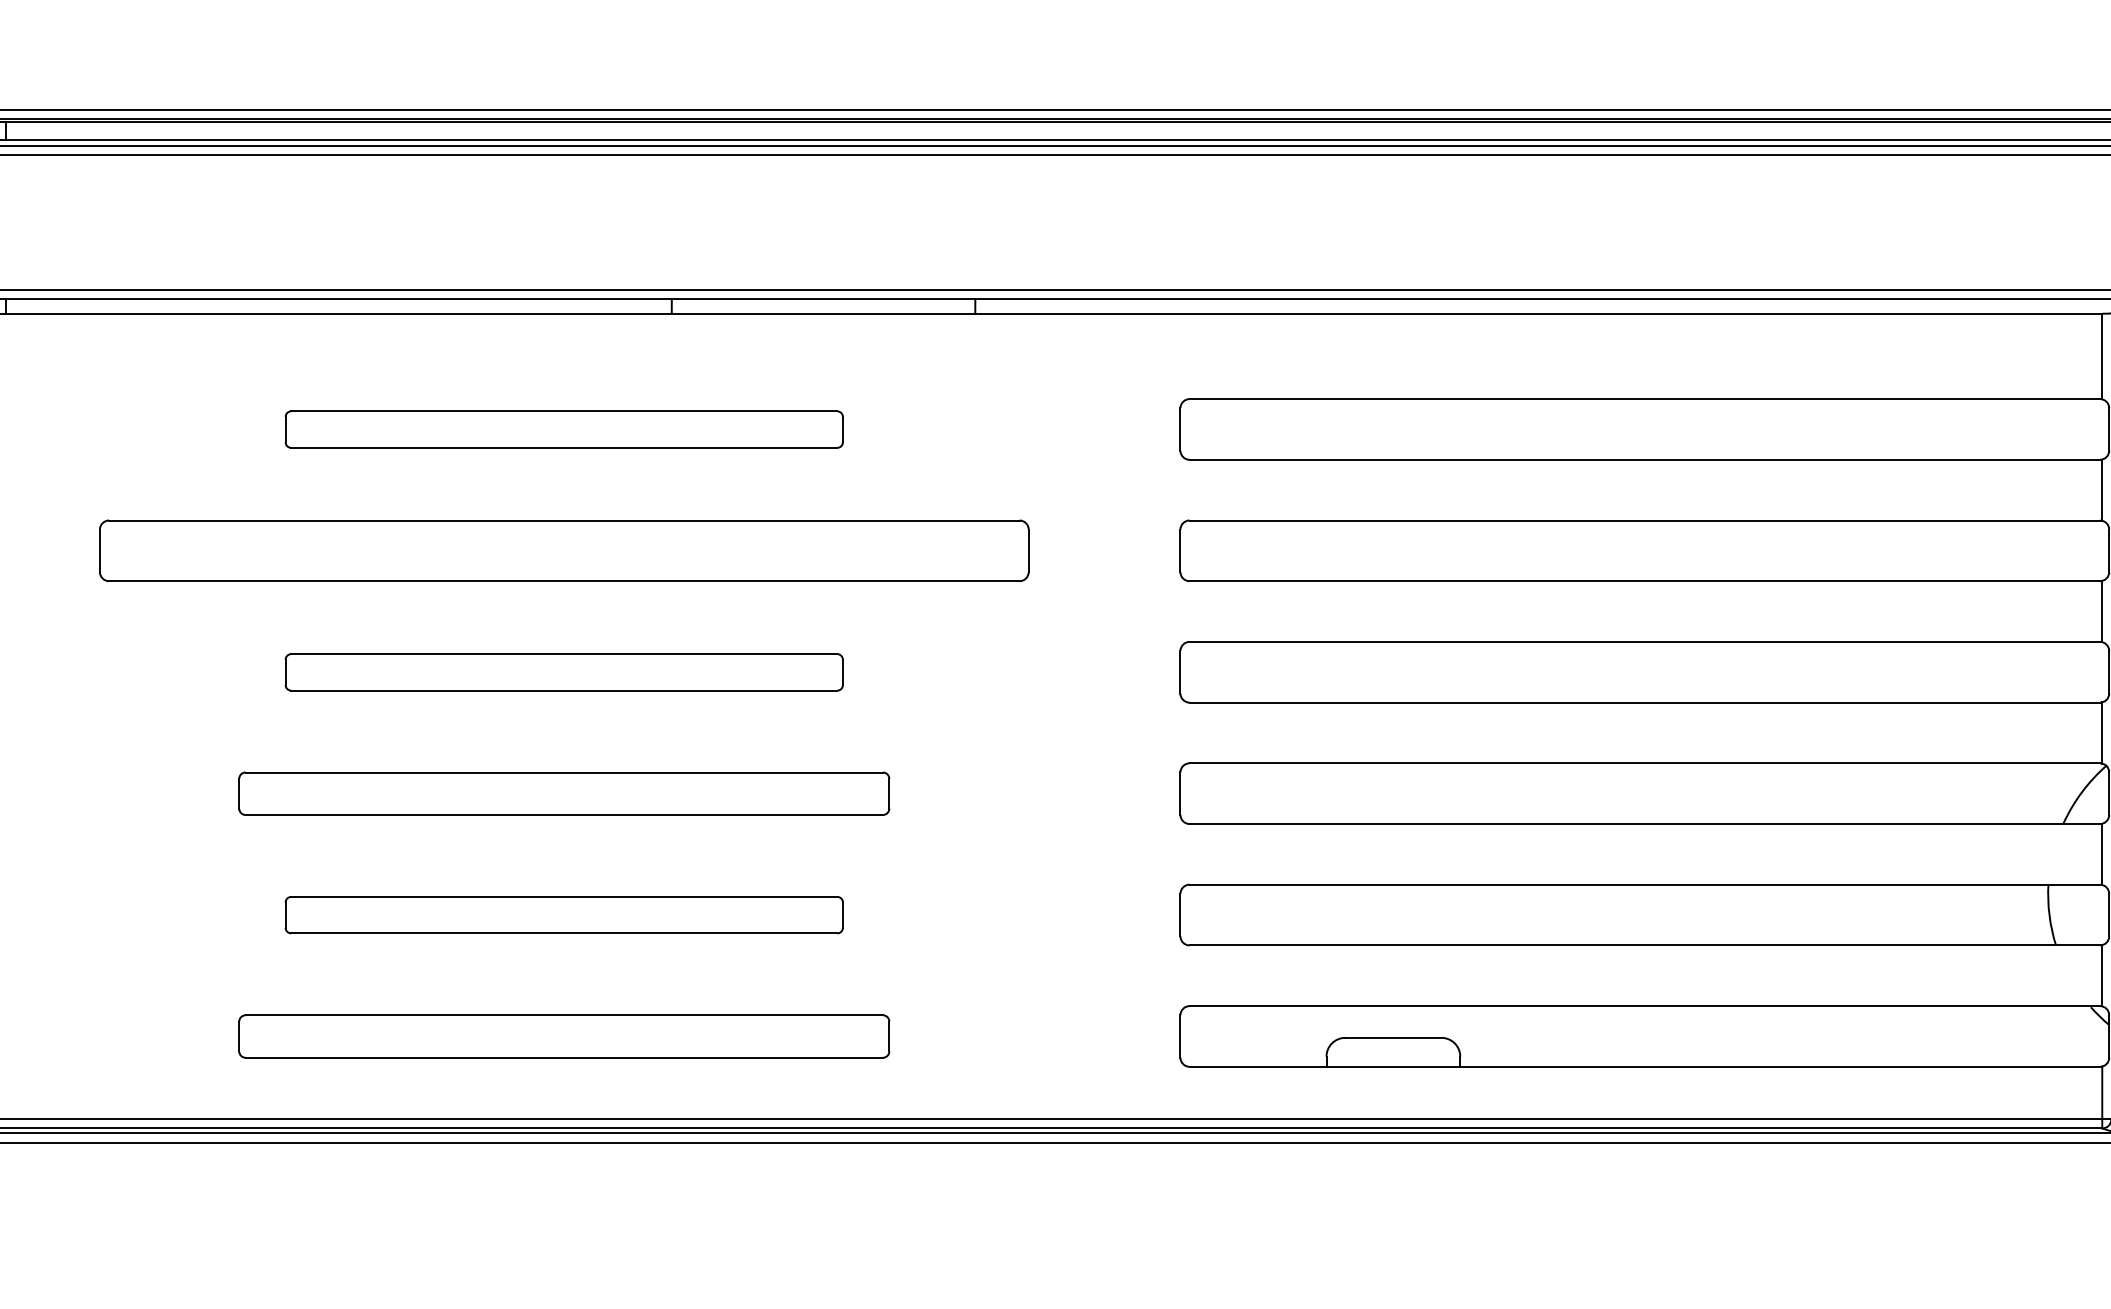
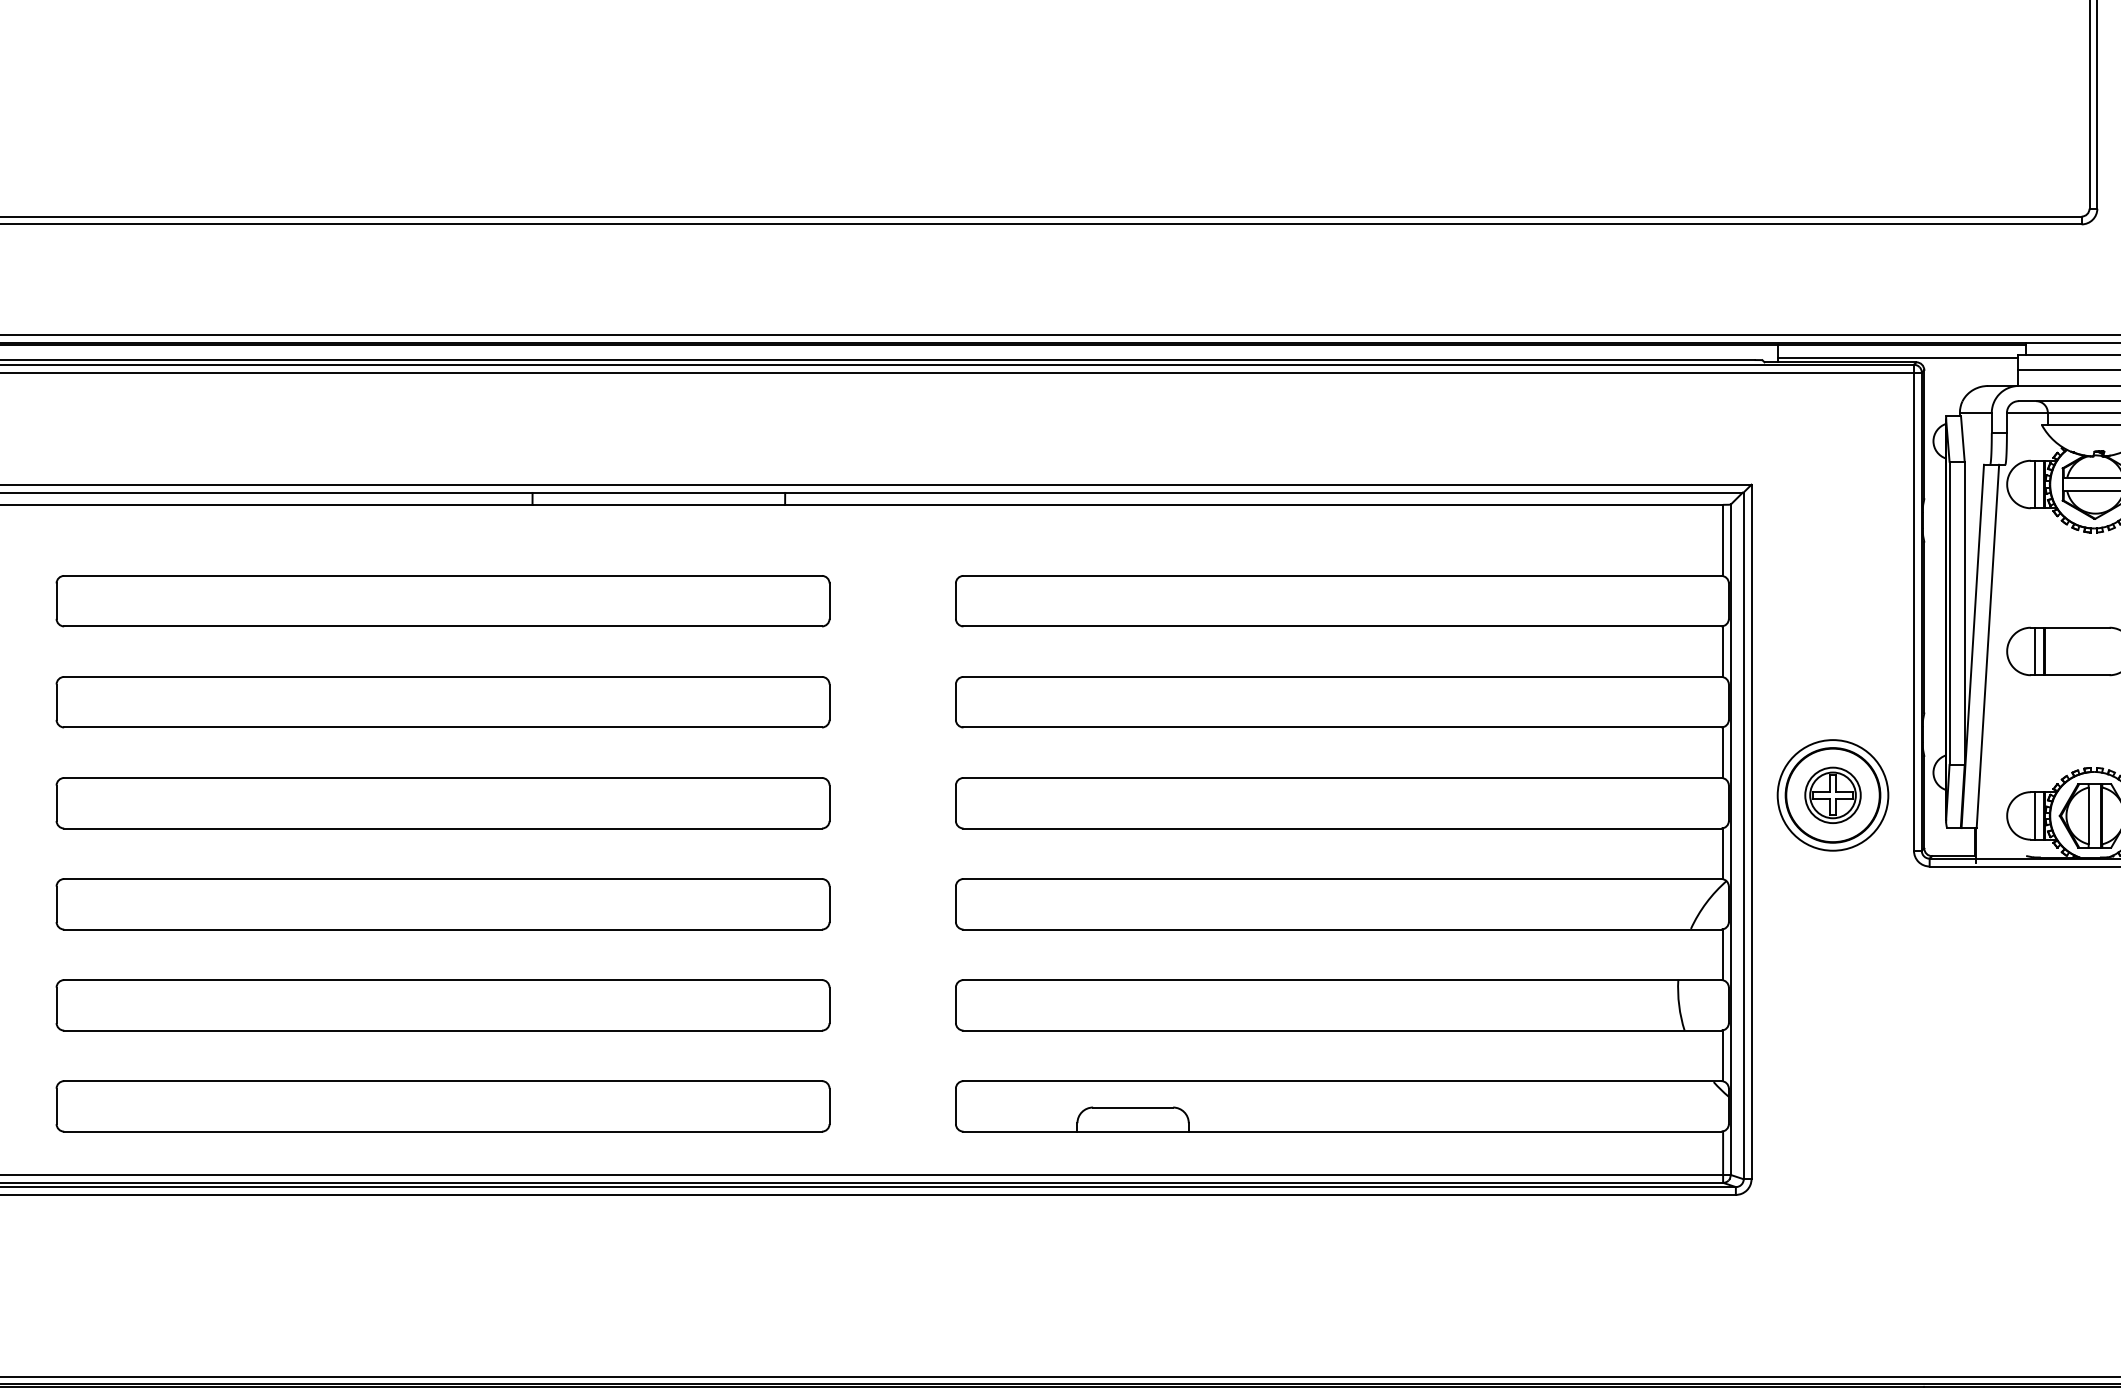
part: (563, 429) -> (442, 601), size x1.67
part: (563, 672) -> (442, 803), size x1.67
part: (563, 793) -> (442, 904), size x1.43
part: (563, 915) -> (442, 1005), size x1.67
part: (563, 1036) -> (442, 1106), size x1.43

